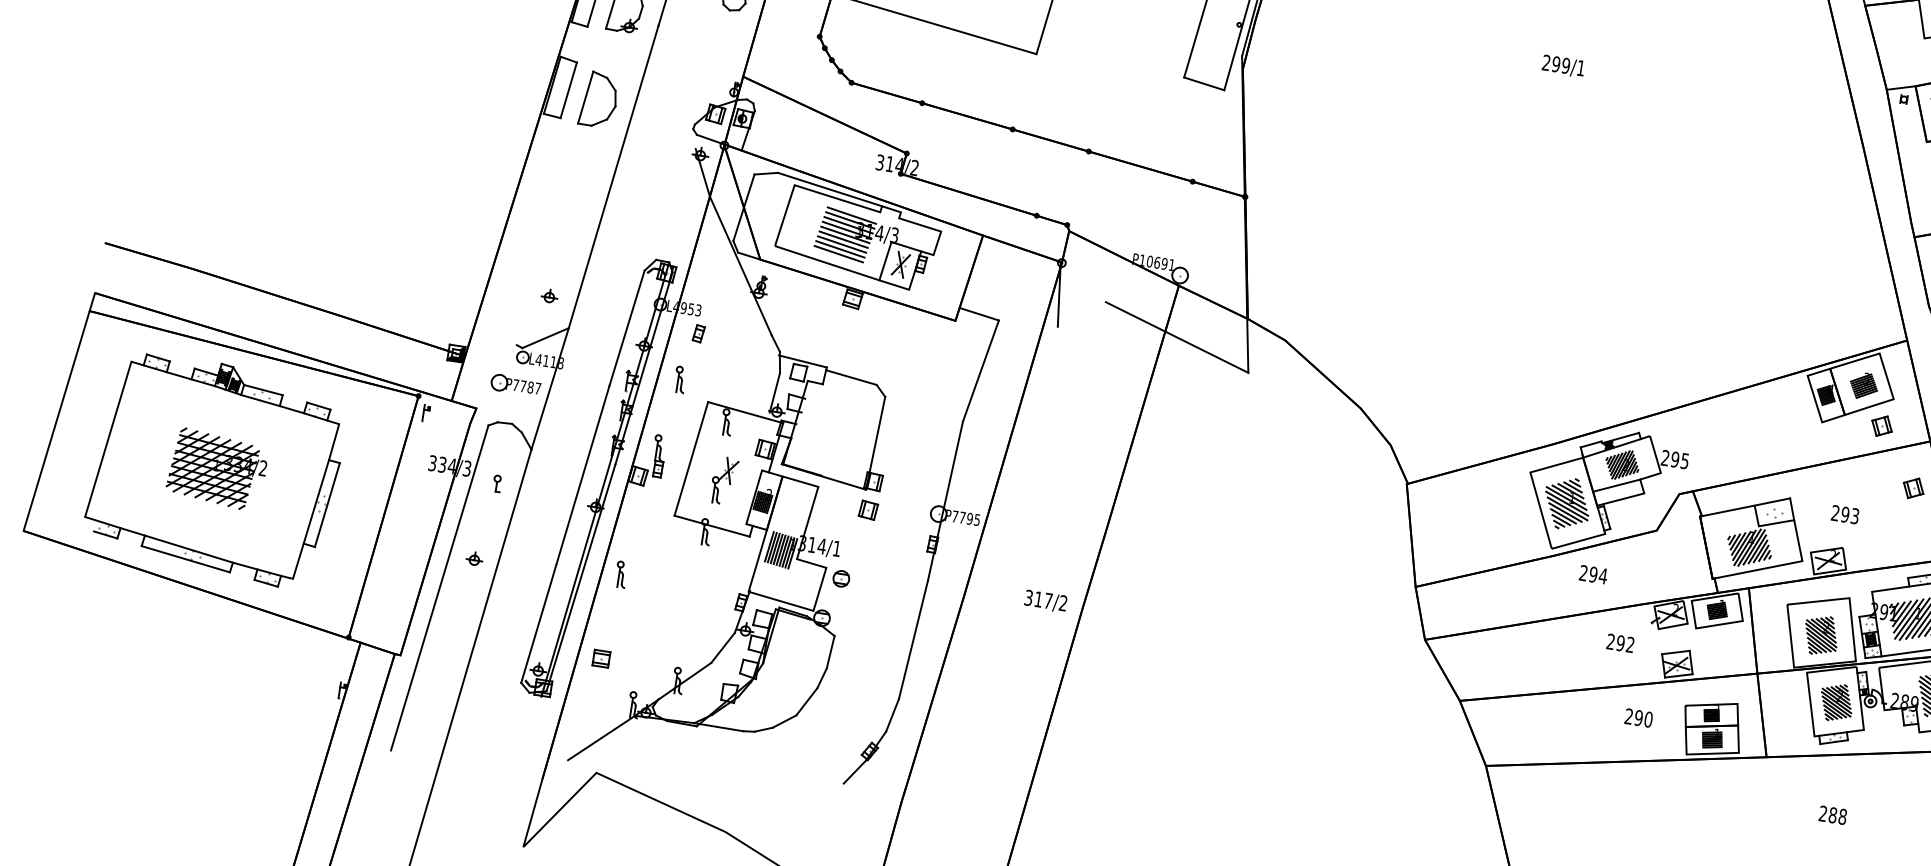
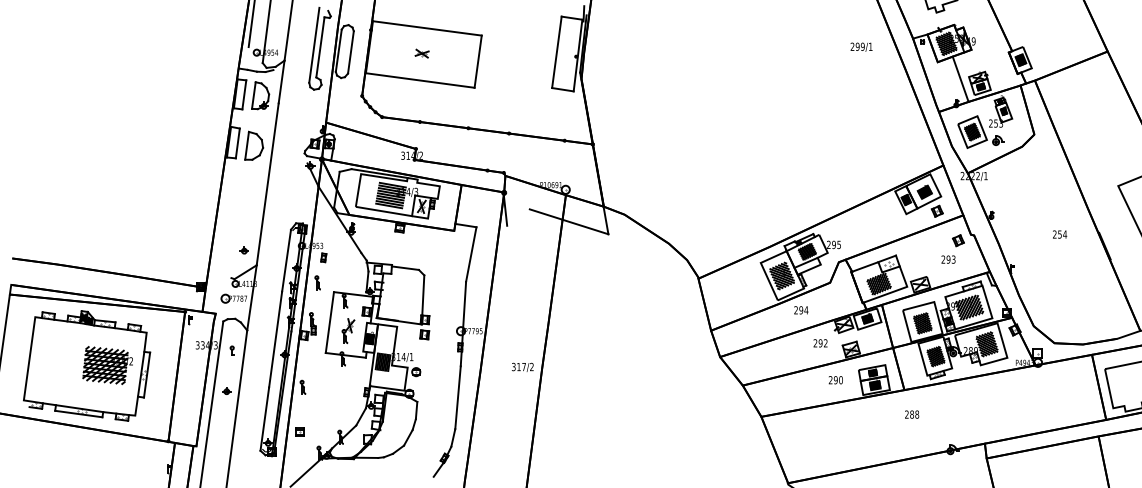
text: (1563, 64) -> (861, 46), moved
part: (216, 469) -> (107, 365), moved
text: (1845, 514) -> (948, 259), moved
text: (1833, 815) -> (912, 414), moved

